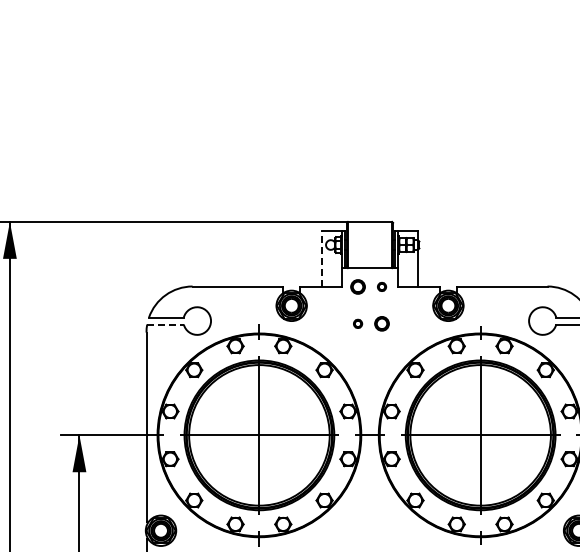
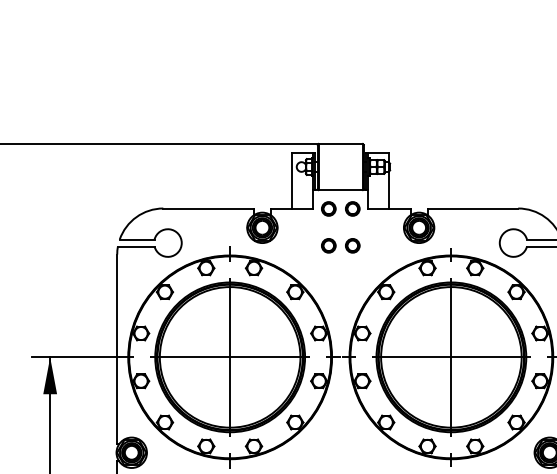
line: (321, 258) -> (292, 180), dashed -> solid
circle: (381, 286) -> (352, 208), size x1.67
circle: (357, 323) -> (328, 245), size x1.67
line: (166, 324) -> (137, 246), dashed -> solid

